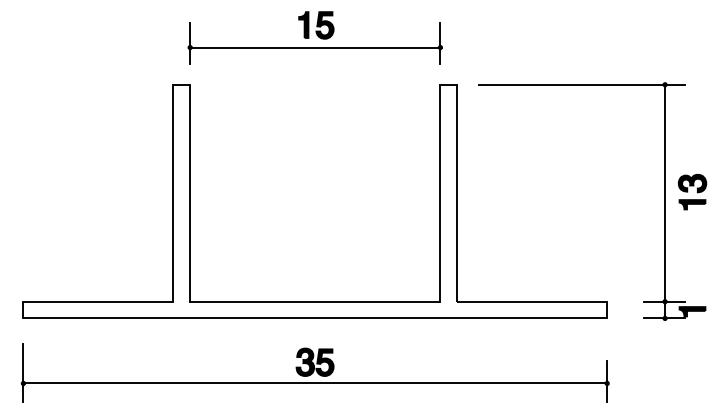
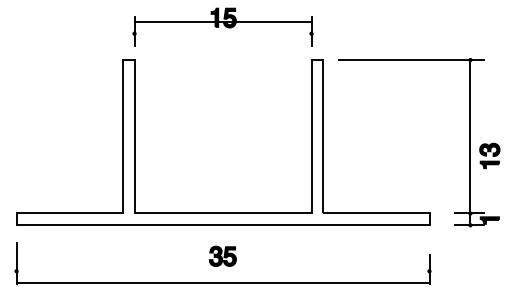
line: (314, 47) -> (222, 21), moved
part: (692, 191) -> (489, 155), moved
line: (314, 383) -> (222, 283), moved

